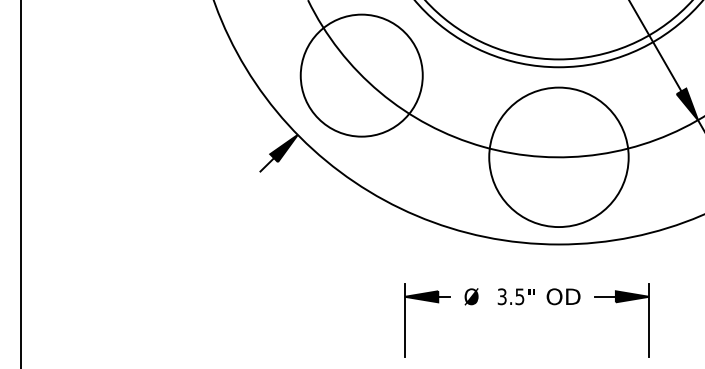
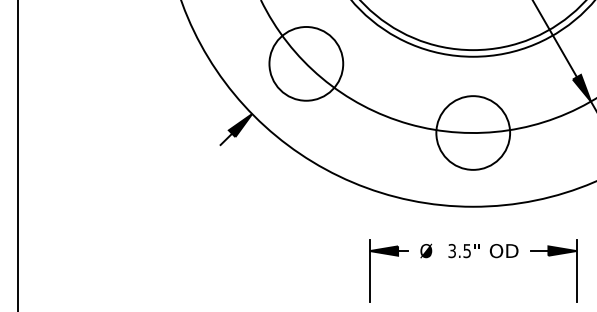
circle: (361, 75) -> (306, 63), size x0.71
circle: (559, 156) -> (473, 132), size x0.62
part: (522, 304) -> (469, 257), moved

